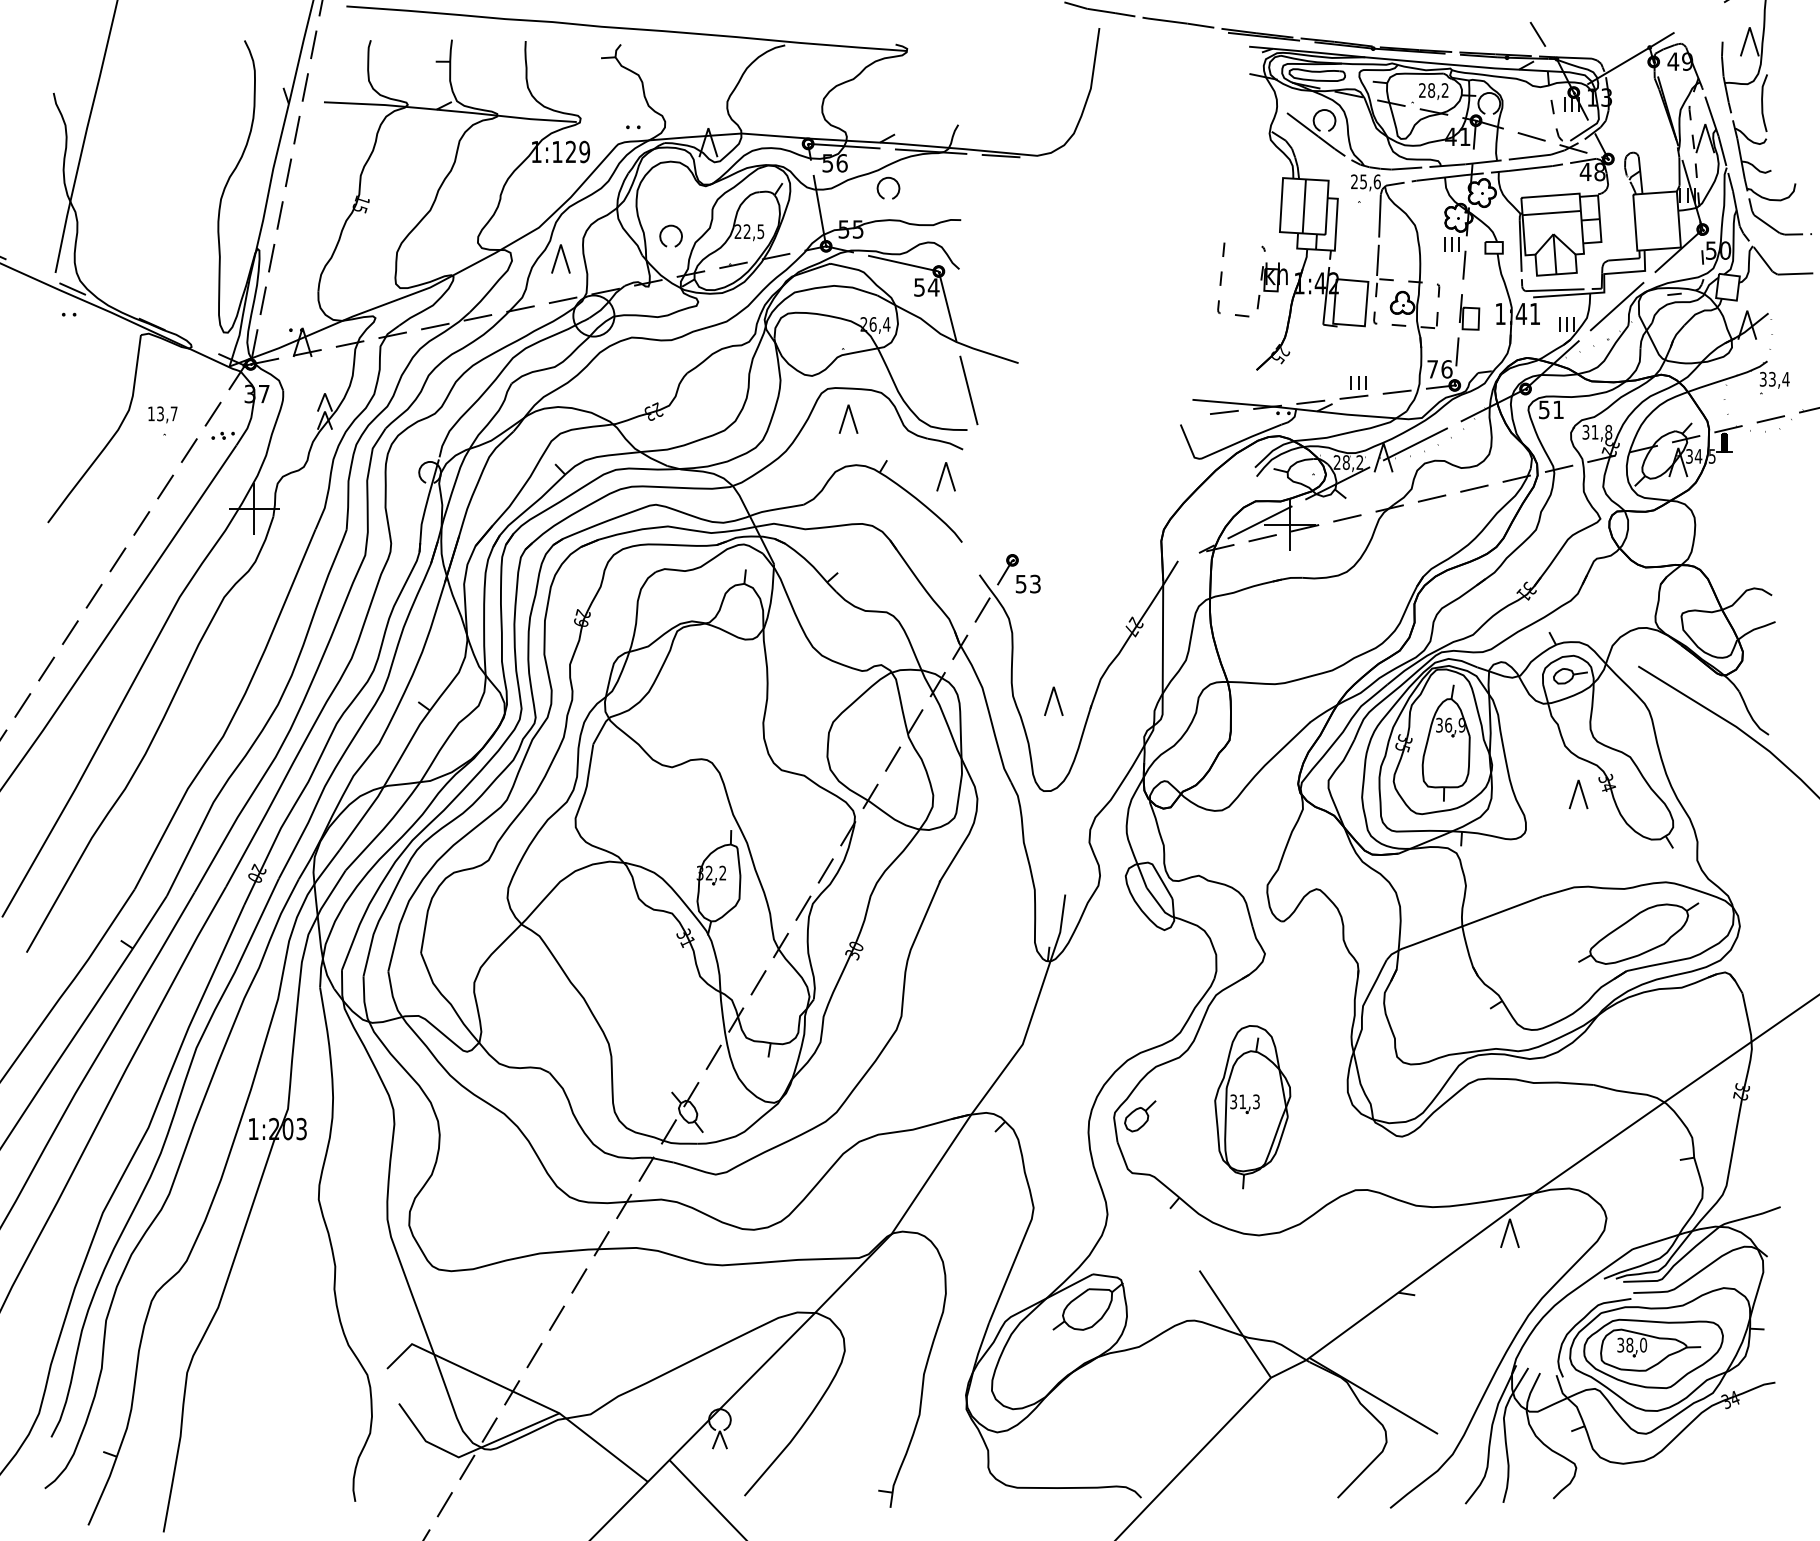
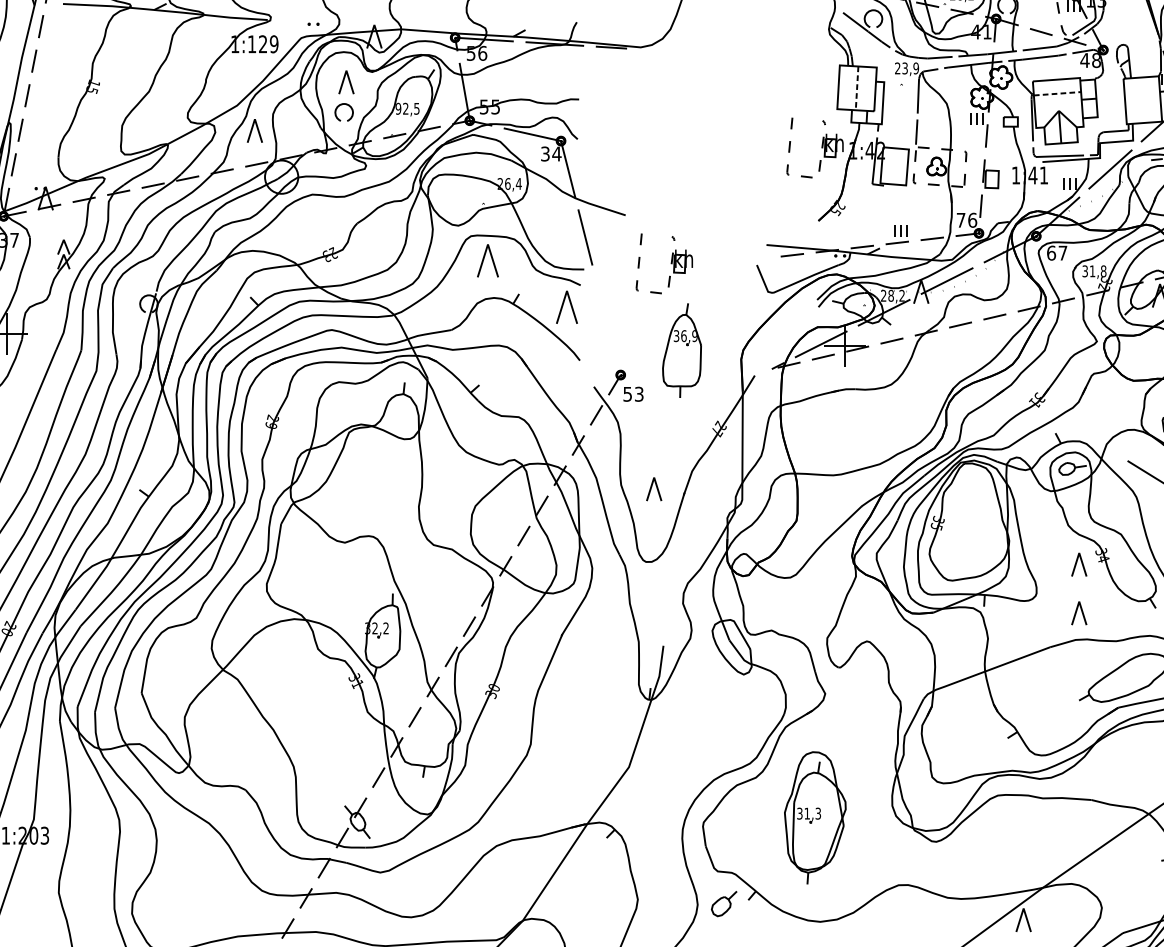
part: (885, 179) -> (517, 66), removed
text: (1370, 181) -> (910, 68), 25,6 -> 23,9
part: (673, 198) -> (346, 81), added
line: (1304, 206) -> (857, 88), solid -> dashed
line: (1552, 213) -> (1058, 94), solid -> dashed
text: (737, 231) -> (397, 108), 22,5 -> 92,5
text: (919, 286) -> (545, 153), 54 -> 34
text: (1550, 409) -> (1056, 252), 51 -> 67
part: (848, 418) -> (487, 260), size x1.4
part: (1074, 422) -> (670, 263), added
part: (945, 476) -> (566, 307), size x1.4
part: (1445, 742) -> (681, 350), moved
part: (1578, 854) -> (1079, 613), added
part: (1140, 1116) -> (724, 904), moved

